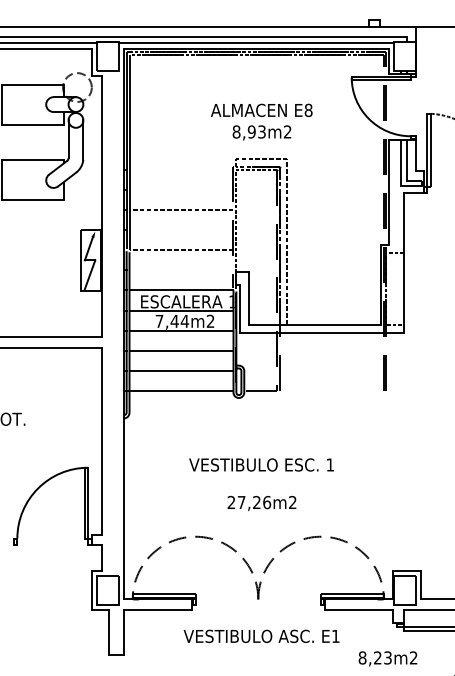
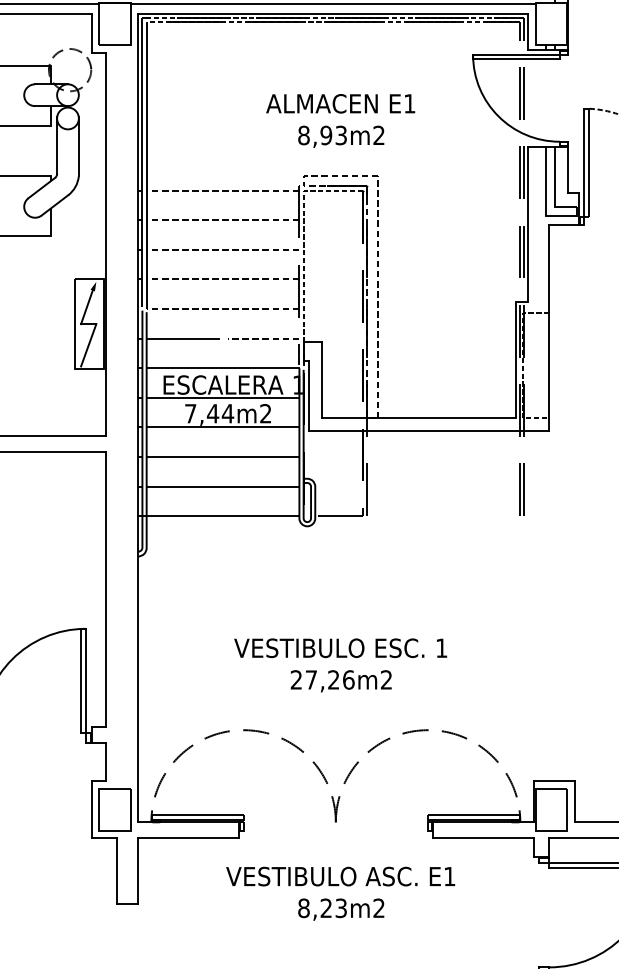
text: (308, 110) -> (409, 103), E8 -> E1
line: (181, 169) -> (223, 190), added
line: (181, 189) -> (223, 219), added
line: (181, 230) -> (223, 280), added
line: (153, 270) -> (181, 338), added
line: (208, 270) -> (262, 338), added
text: (261, 464) -> (340, 647), moved
text: (387, 658) -> (340, 909), moved

